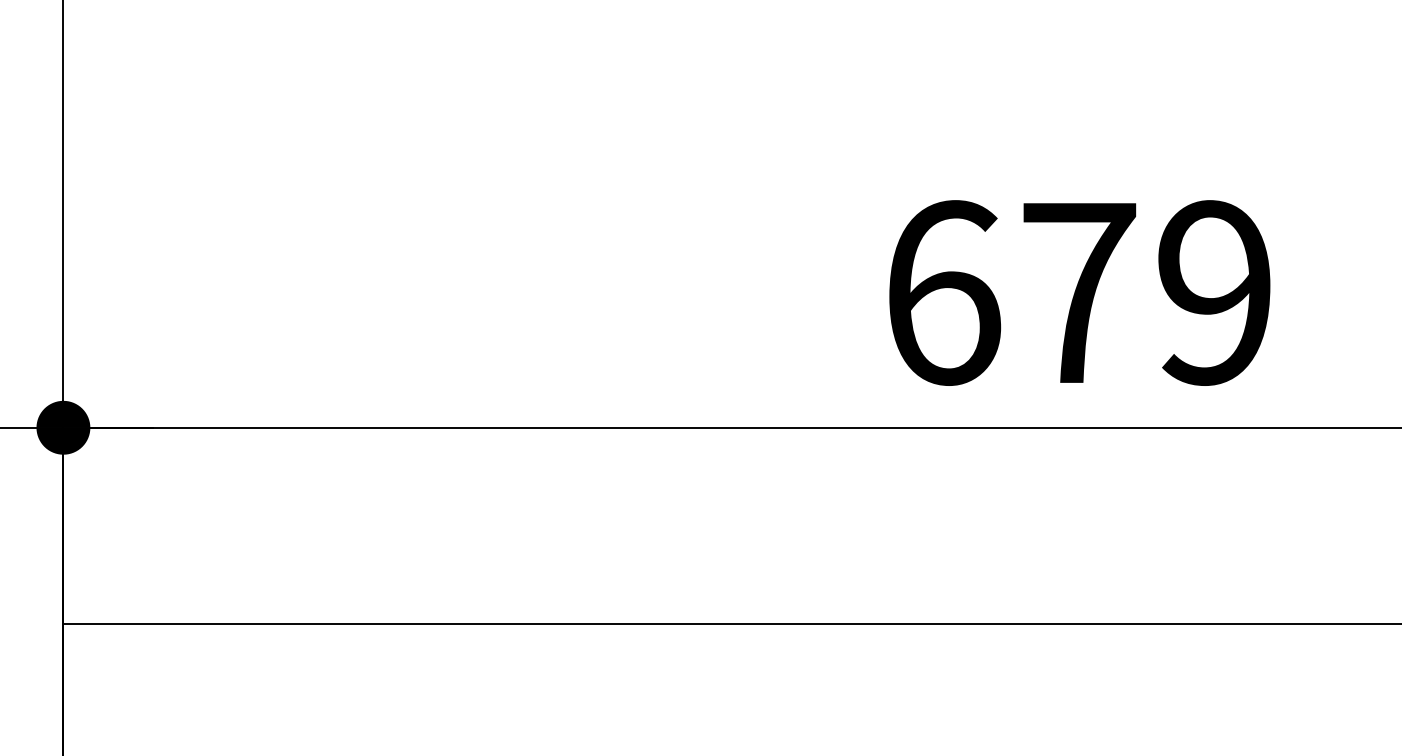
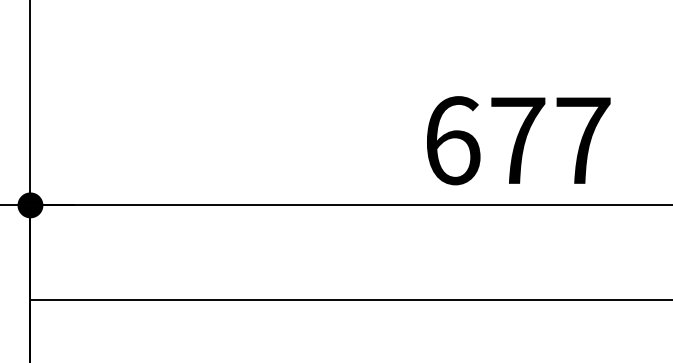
text: (1215, 292) -> (583, 140), 679 -> 677

